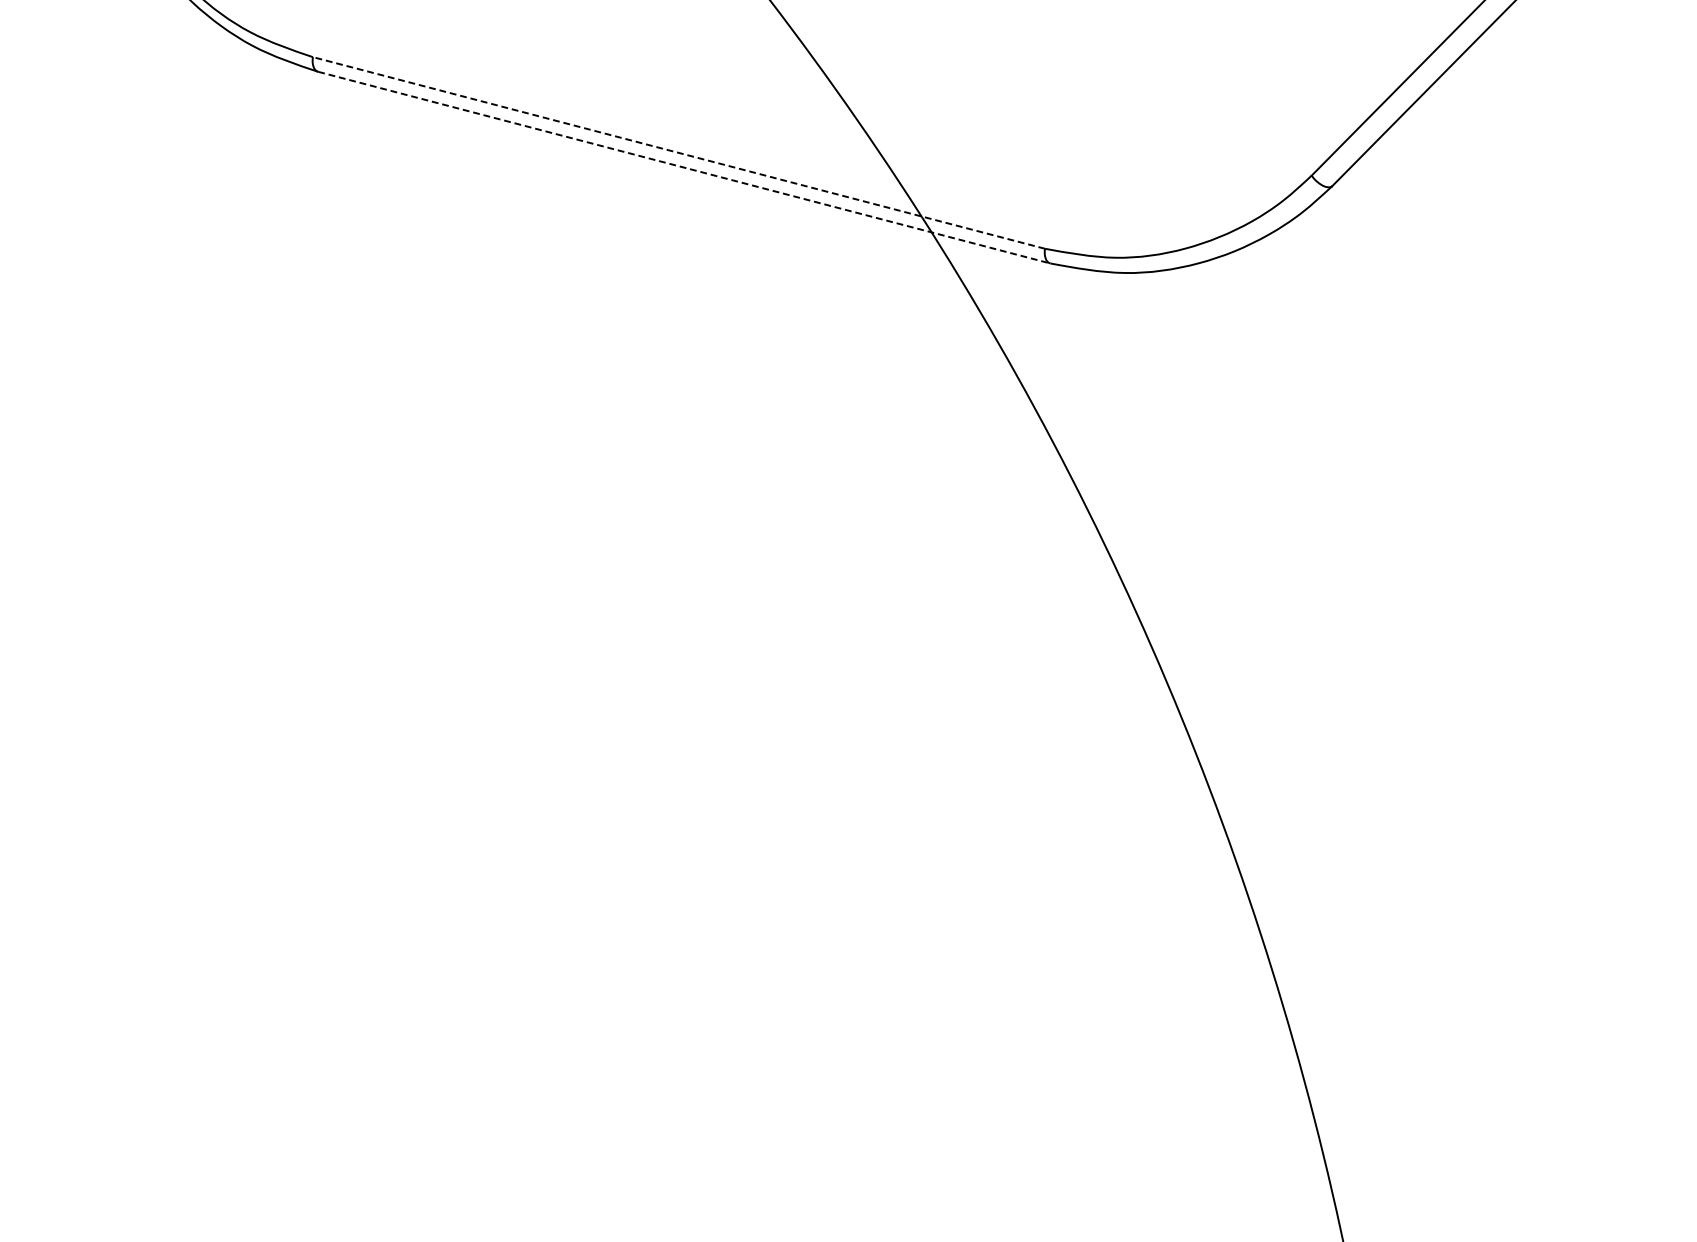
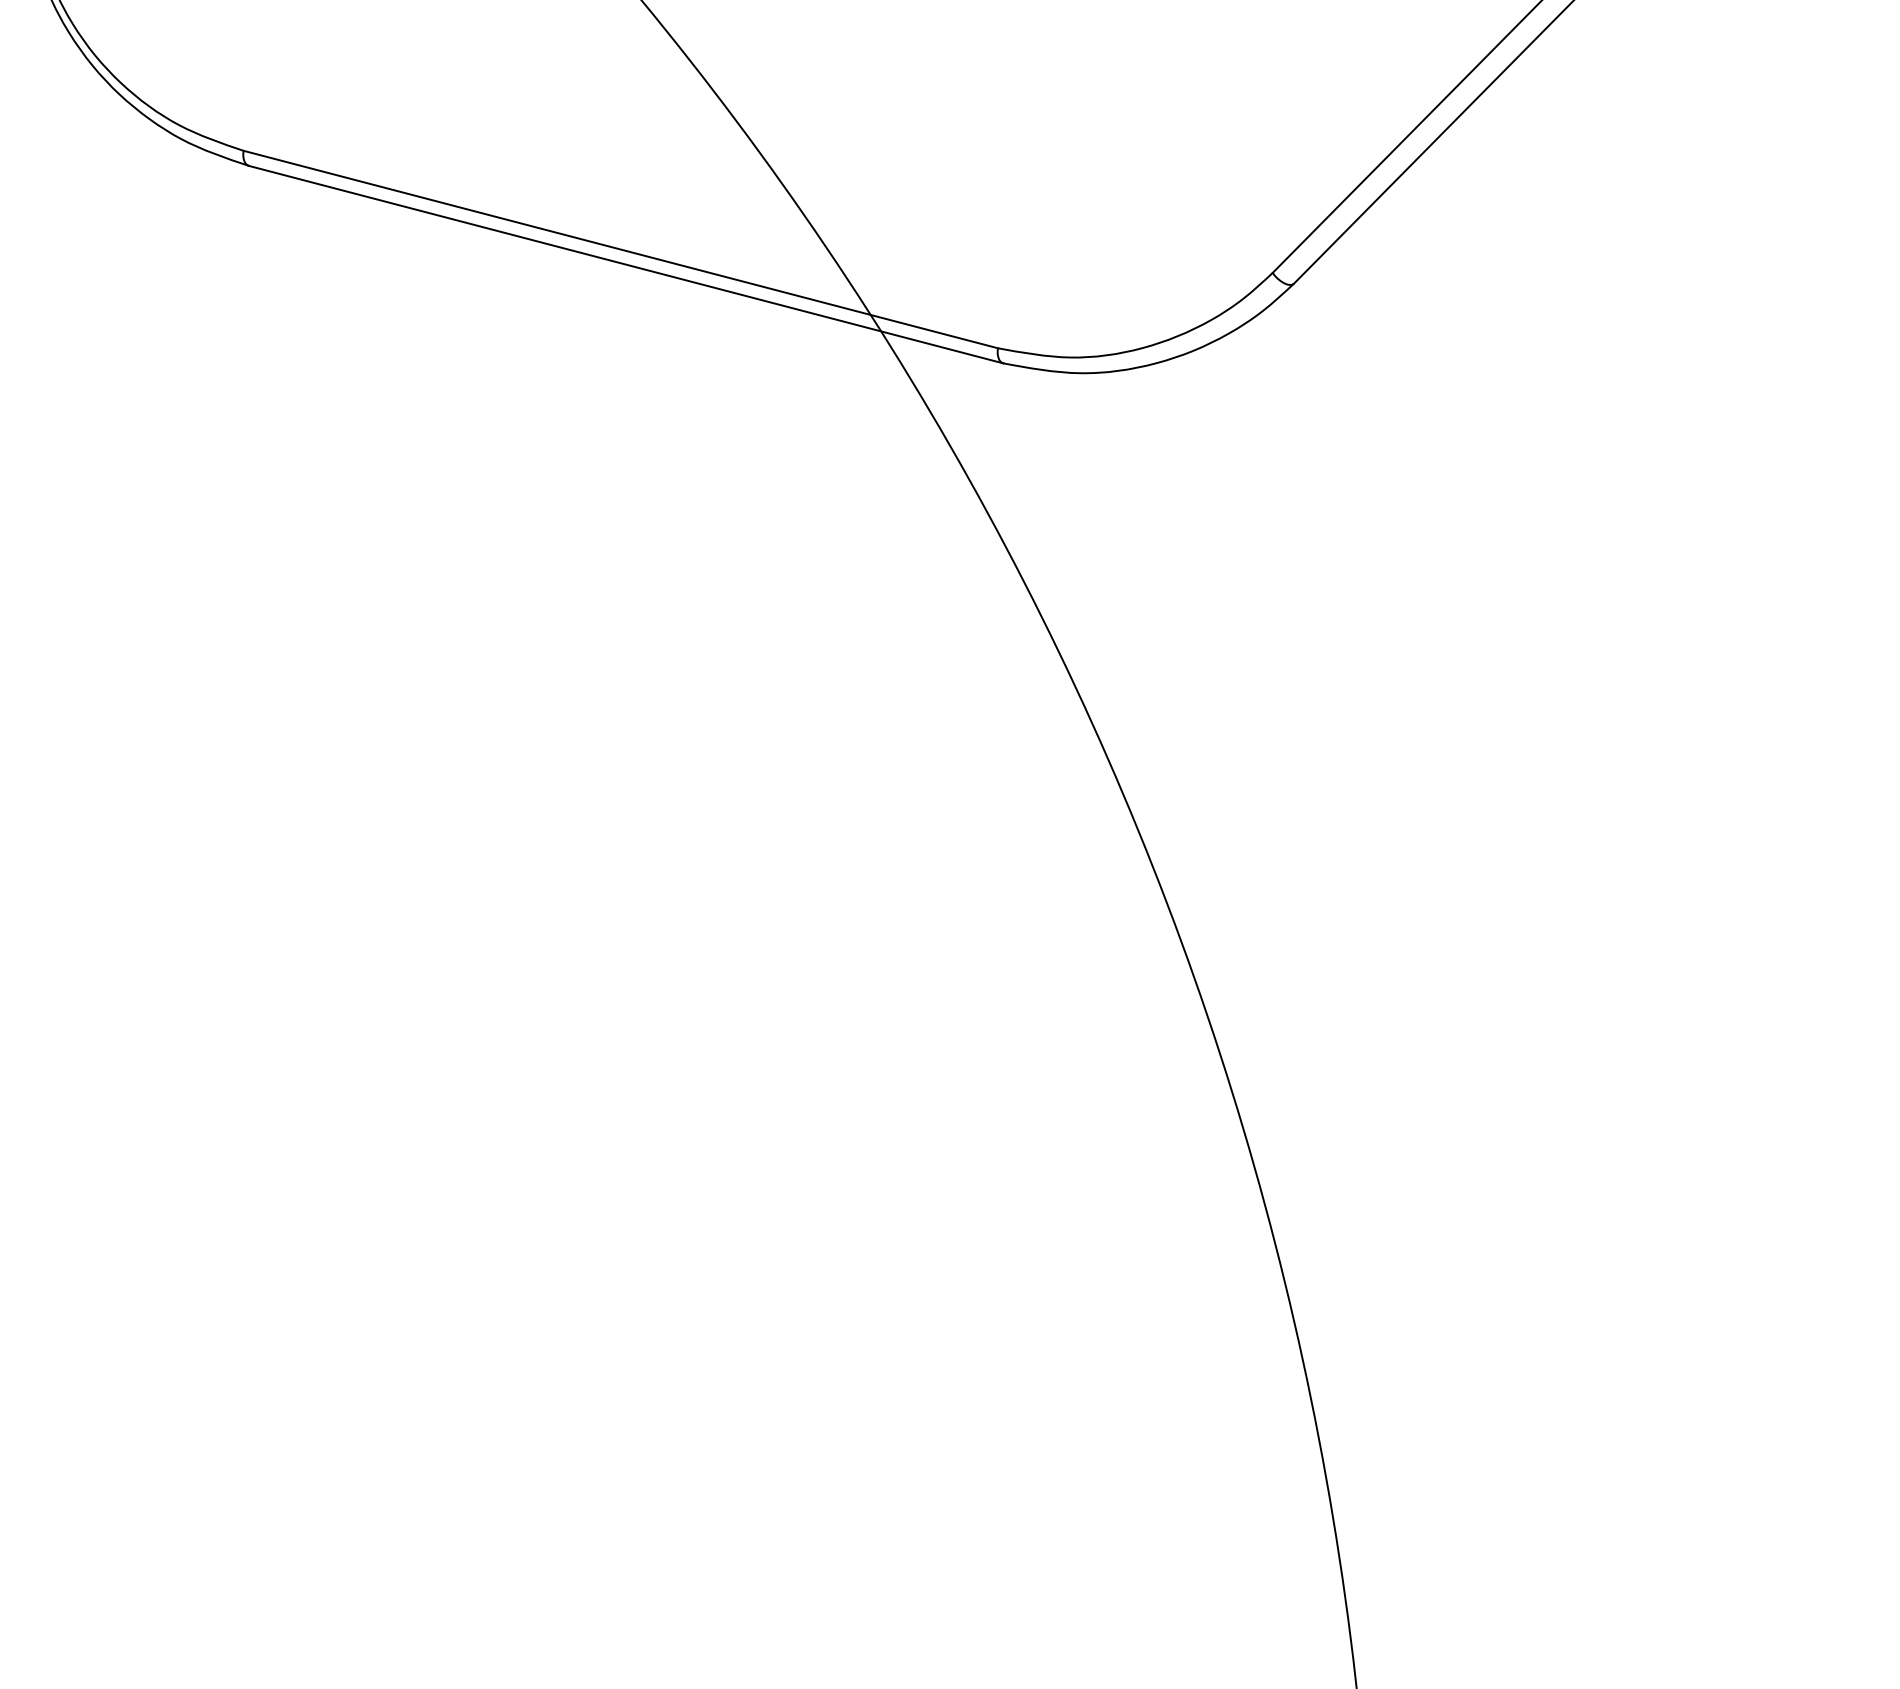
line: (678, 152) -> (620, 249), dashed -> solid
line: (684, 167) -> (626, 264), dashed -> solid

